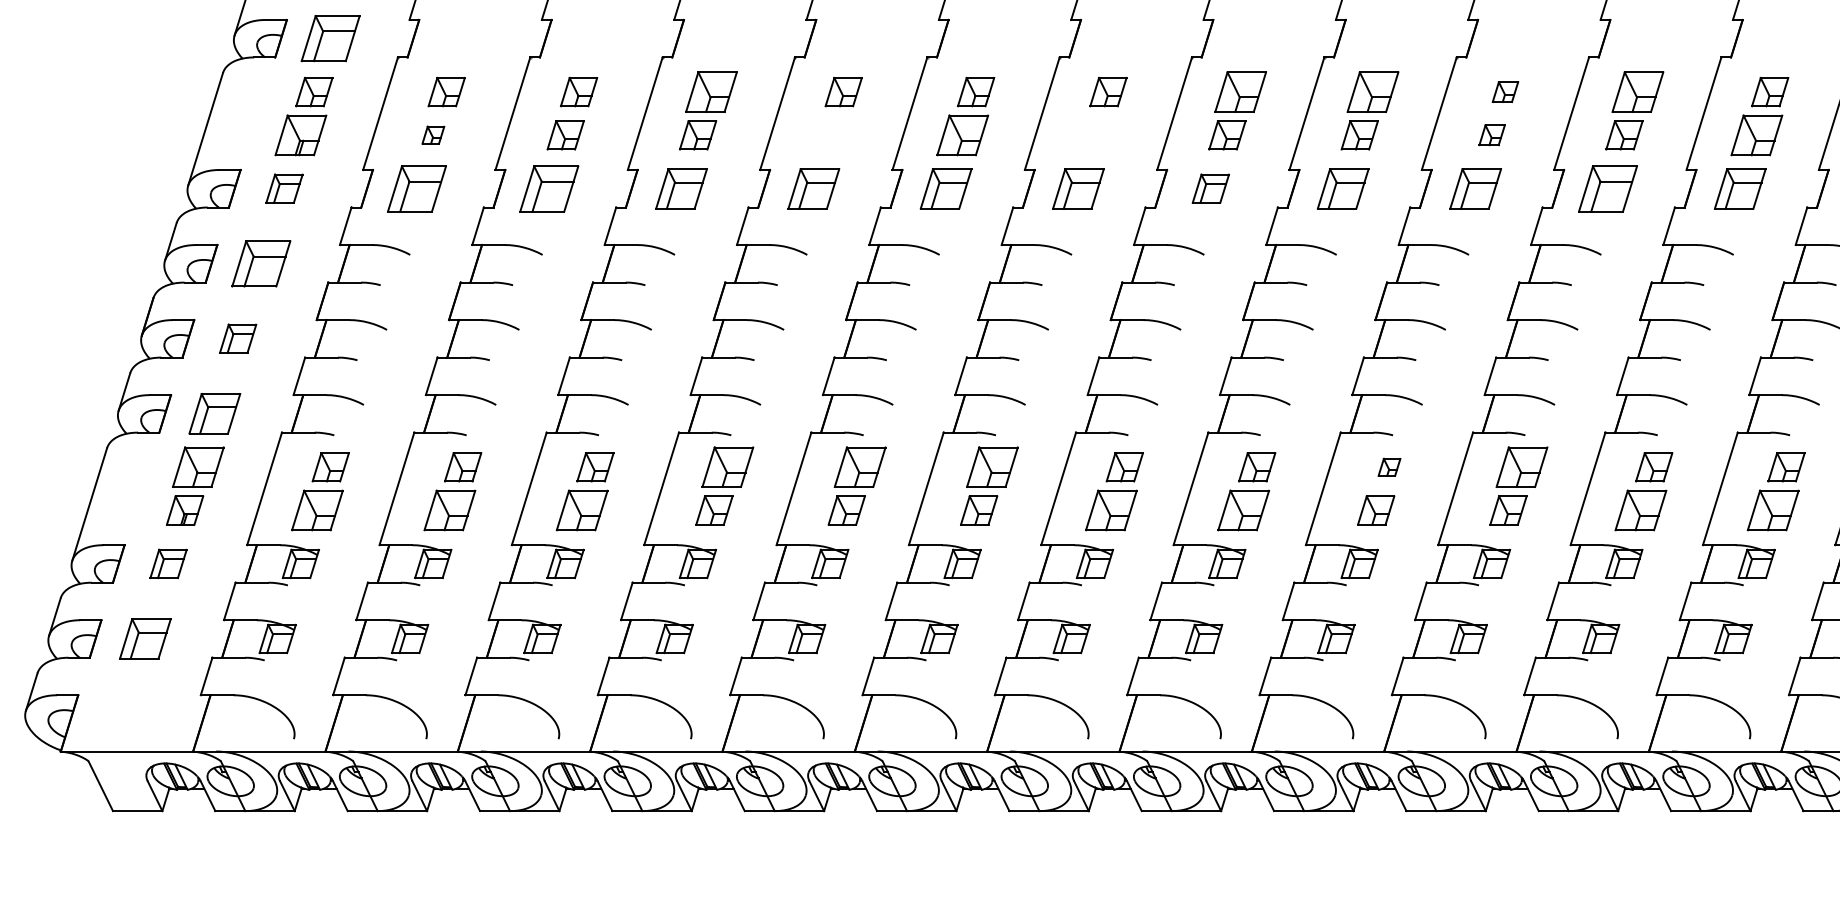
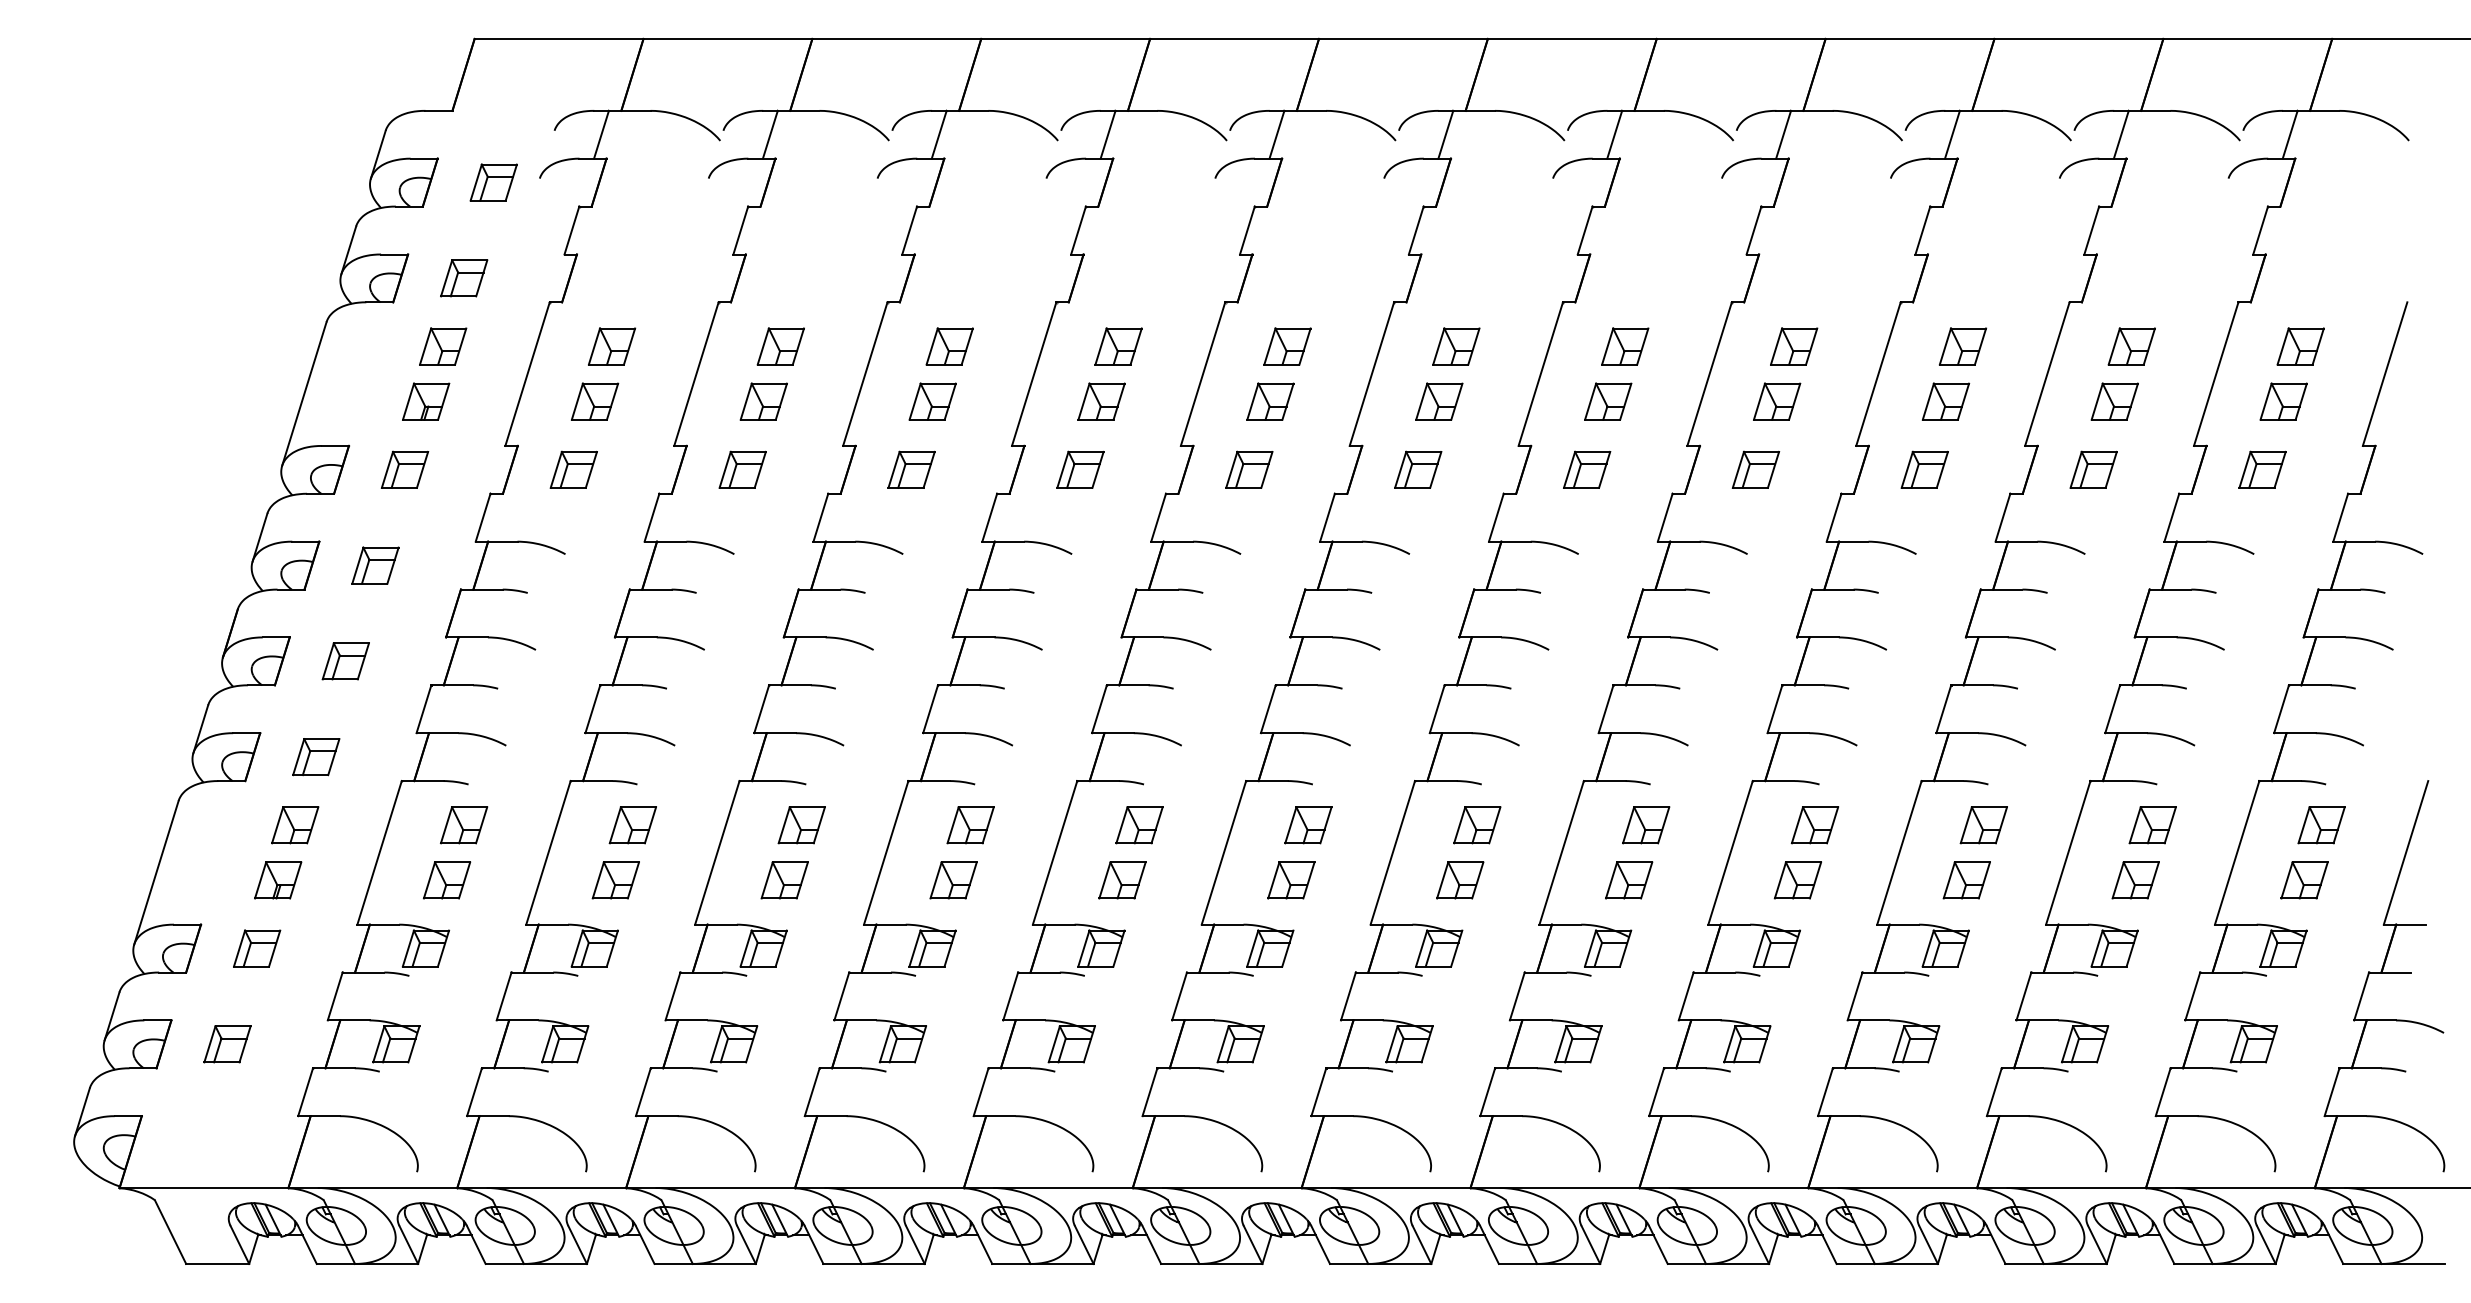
part: (331, 38) -> (464, 278), size x0.62
part: (711, 92) -> (949, 346), size x0.71
part: (1240, 92) -> (1625, 346), size x0.71
part: (1373, 92) -> (1794, 346), size x0.71
part: (1505, 92) -> (1962, 346), size x1.43
part: (1637, 92) -> (2131, 346), size x0.71
part: (301, 135) -> (426, 401), size x0.71
part: (433, 135) -> (594, 401), size x1.67
part: (830, 135) -> (1101, 401), added
part: (962, 135) -> (1270, 401), size x0.71
part: (1095, 135) -> (1439, 401), added
part: (1491, 135) -> (1945, 401), size x1.43
part: (1756, 135) -> (2283, 401), size x0.71
part: (416, 188) -> (573, 469), size x0.62
part: (548, 188) -> (742, 469), size x0.62
part: (681, 188) -> (911, 469), size x0.71
part: (813, 188) -> (1080, 469), size x0.71
part: (946, 188) -> (1249, 469), size x0.71
part: (1078, 188) -> (1418, 469), size x0.71
part: (1342, 188) -> (1755, 469), size x0.71
part: (1475, 188) -> (1924, 469), size x0.71
part: (1607, 188) -> (2093, 469), size x0.62
part: (1740, 188) -> (2262, 469), size x0.71
part: (261, 263) -> (375, 565), size x0.62
part: (215, 414) -> (316, 757), size x0.71
part: (198, 467) -> (295, 825), size x0.71
part: (727, 467) -> (970, 825), size x0.71
part: (860, 467) -> (1139, 825), size x0.71
part: (992, 467) -> (1308, 825), size x0.71
part: (1389, 467) -> (1814, 825), size x1.67
part: (1521, 467) -> (1983, 825), size x0.71
part: (317, 510) -> (446, 880), size x0.71
part: (449, 510) -> (615, 880), size x0.71
part: (581, 510) -> (784, 880), size x0.71
part: (1111, 510) -> (1460, 880), size x0.71
part: (1244, 510) -> (1629, 880), size x0.71
part: (1640, 510) -> (2135, 880), size x0.71
part: (1773, 510) -> (2304, 880), size x0.71
part: (145, 639) -> (227, 1044), size x0.71

